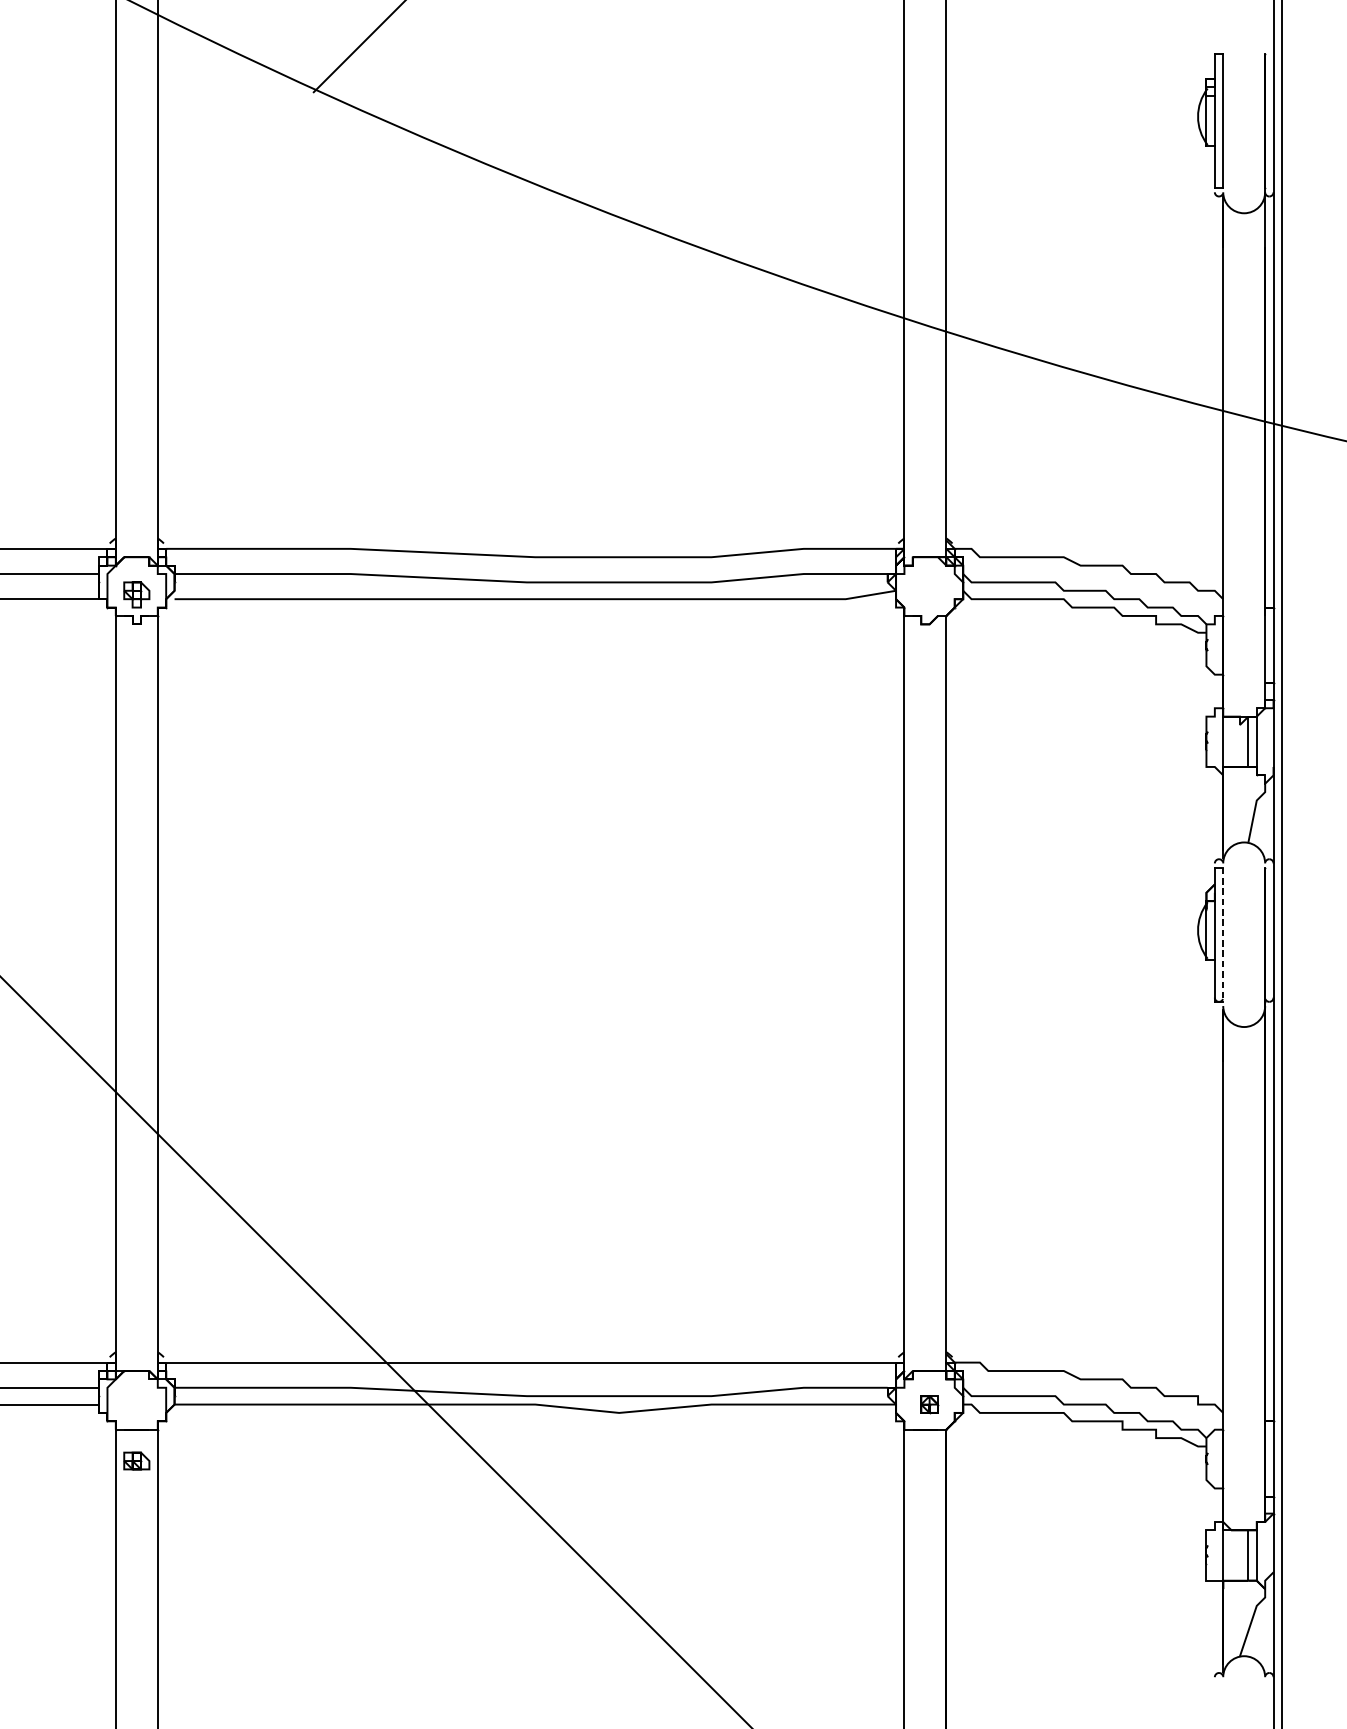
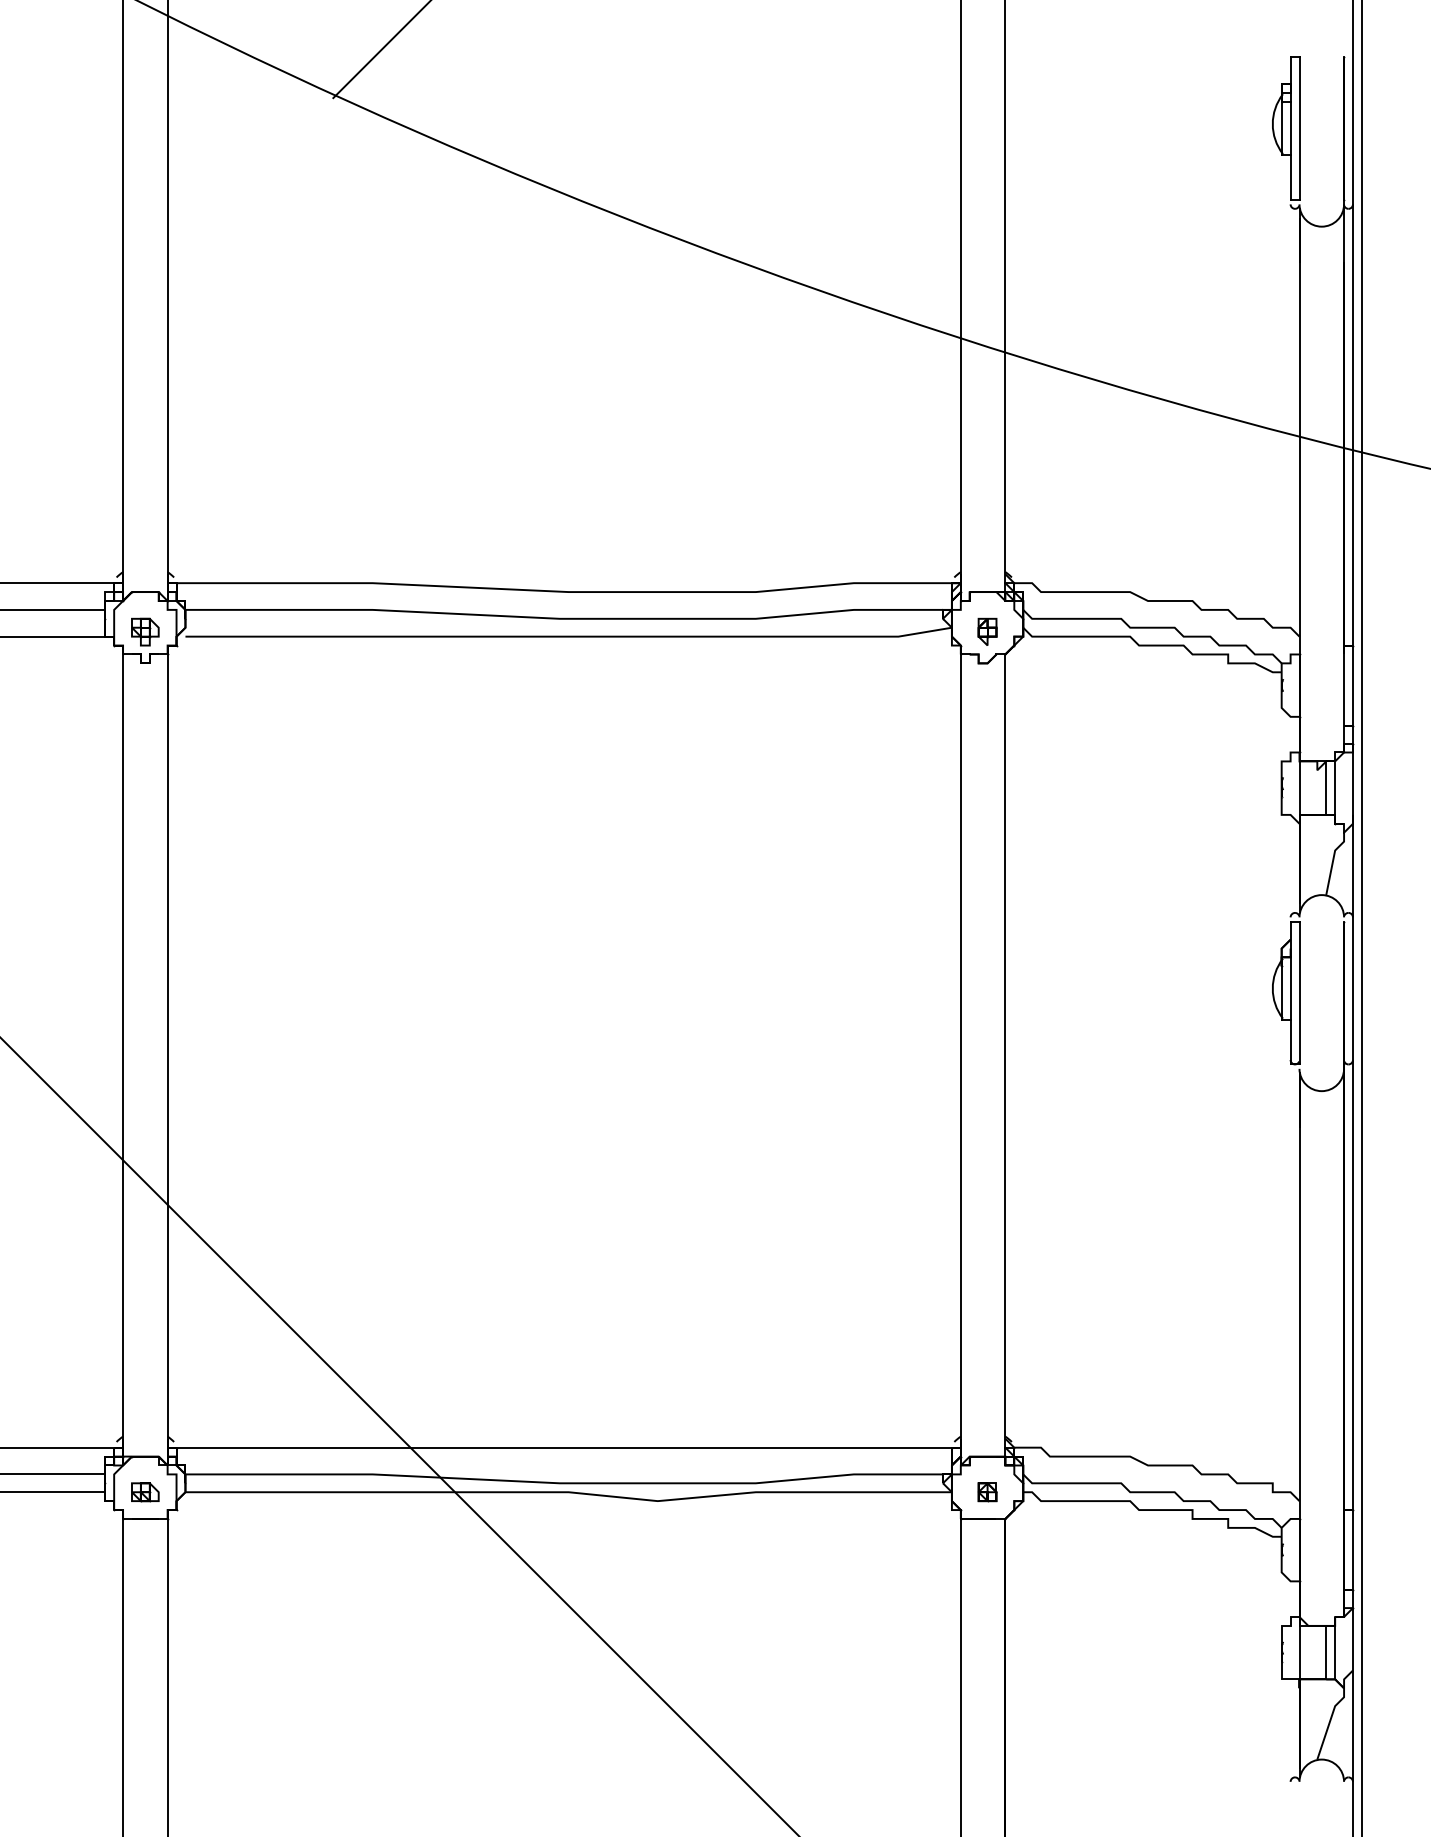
part: (929, 594) -> (987, 631), added
line: (1223, 935) -> (1299, 993), dashed -> solid
part: (136, 1461) -> (145, 1492), moved

